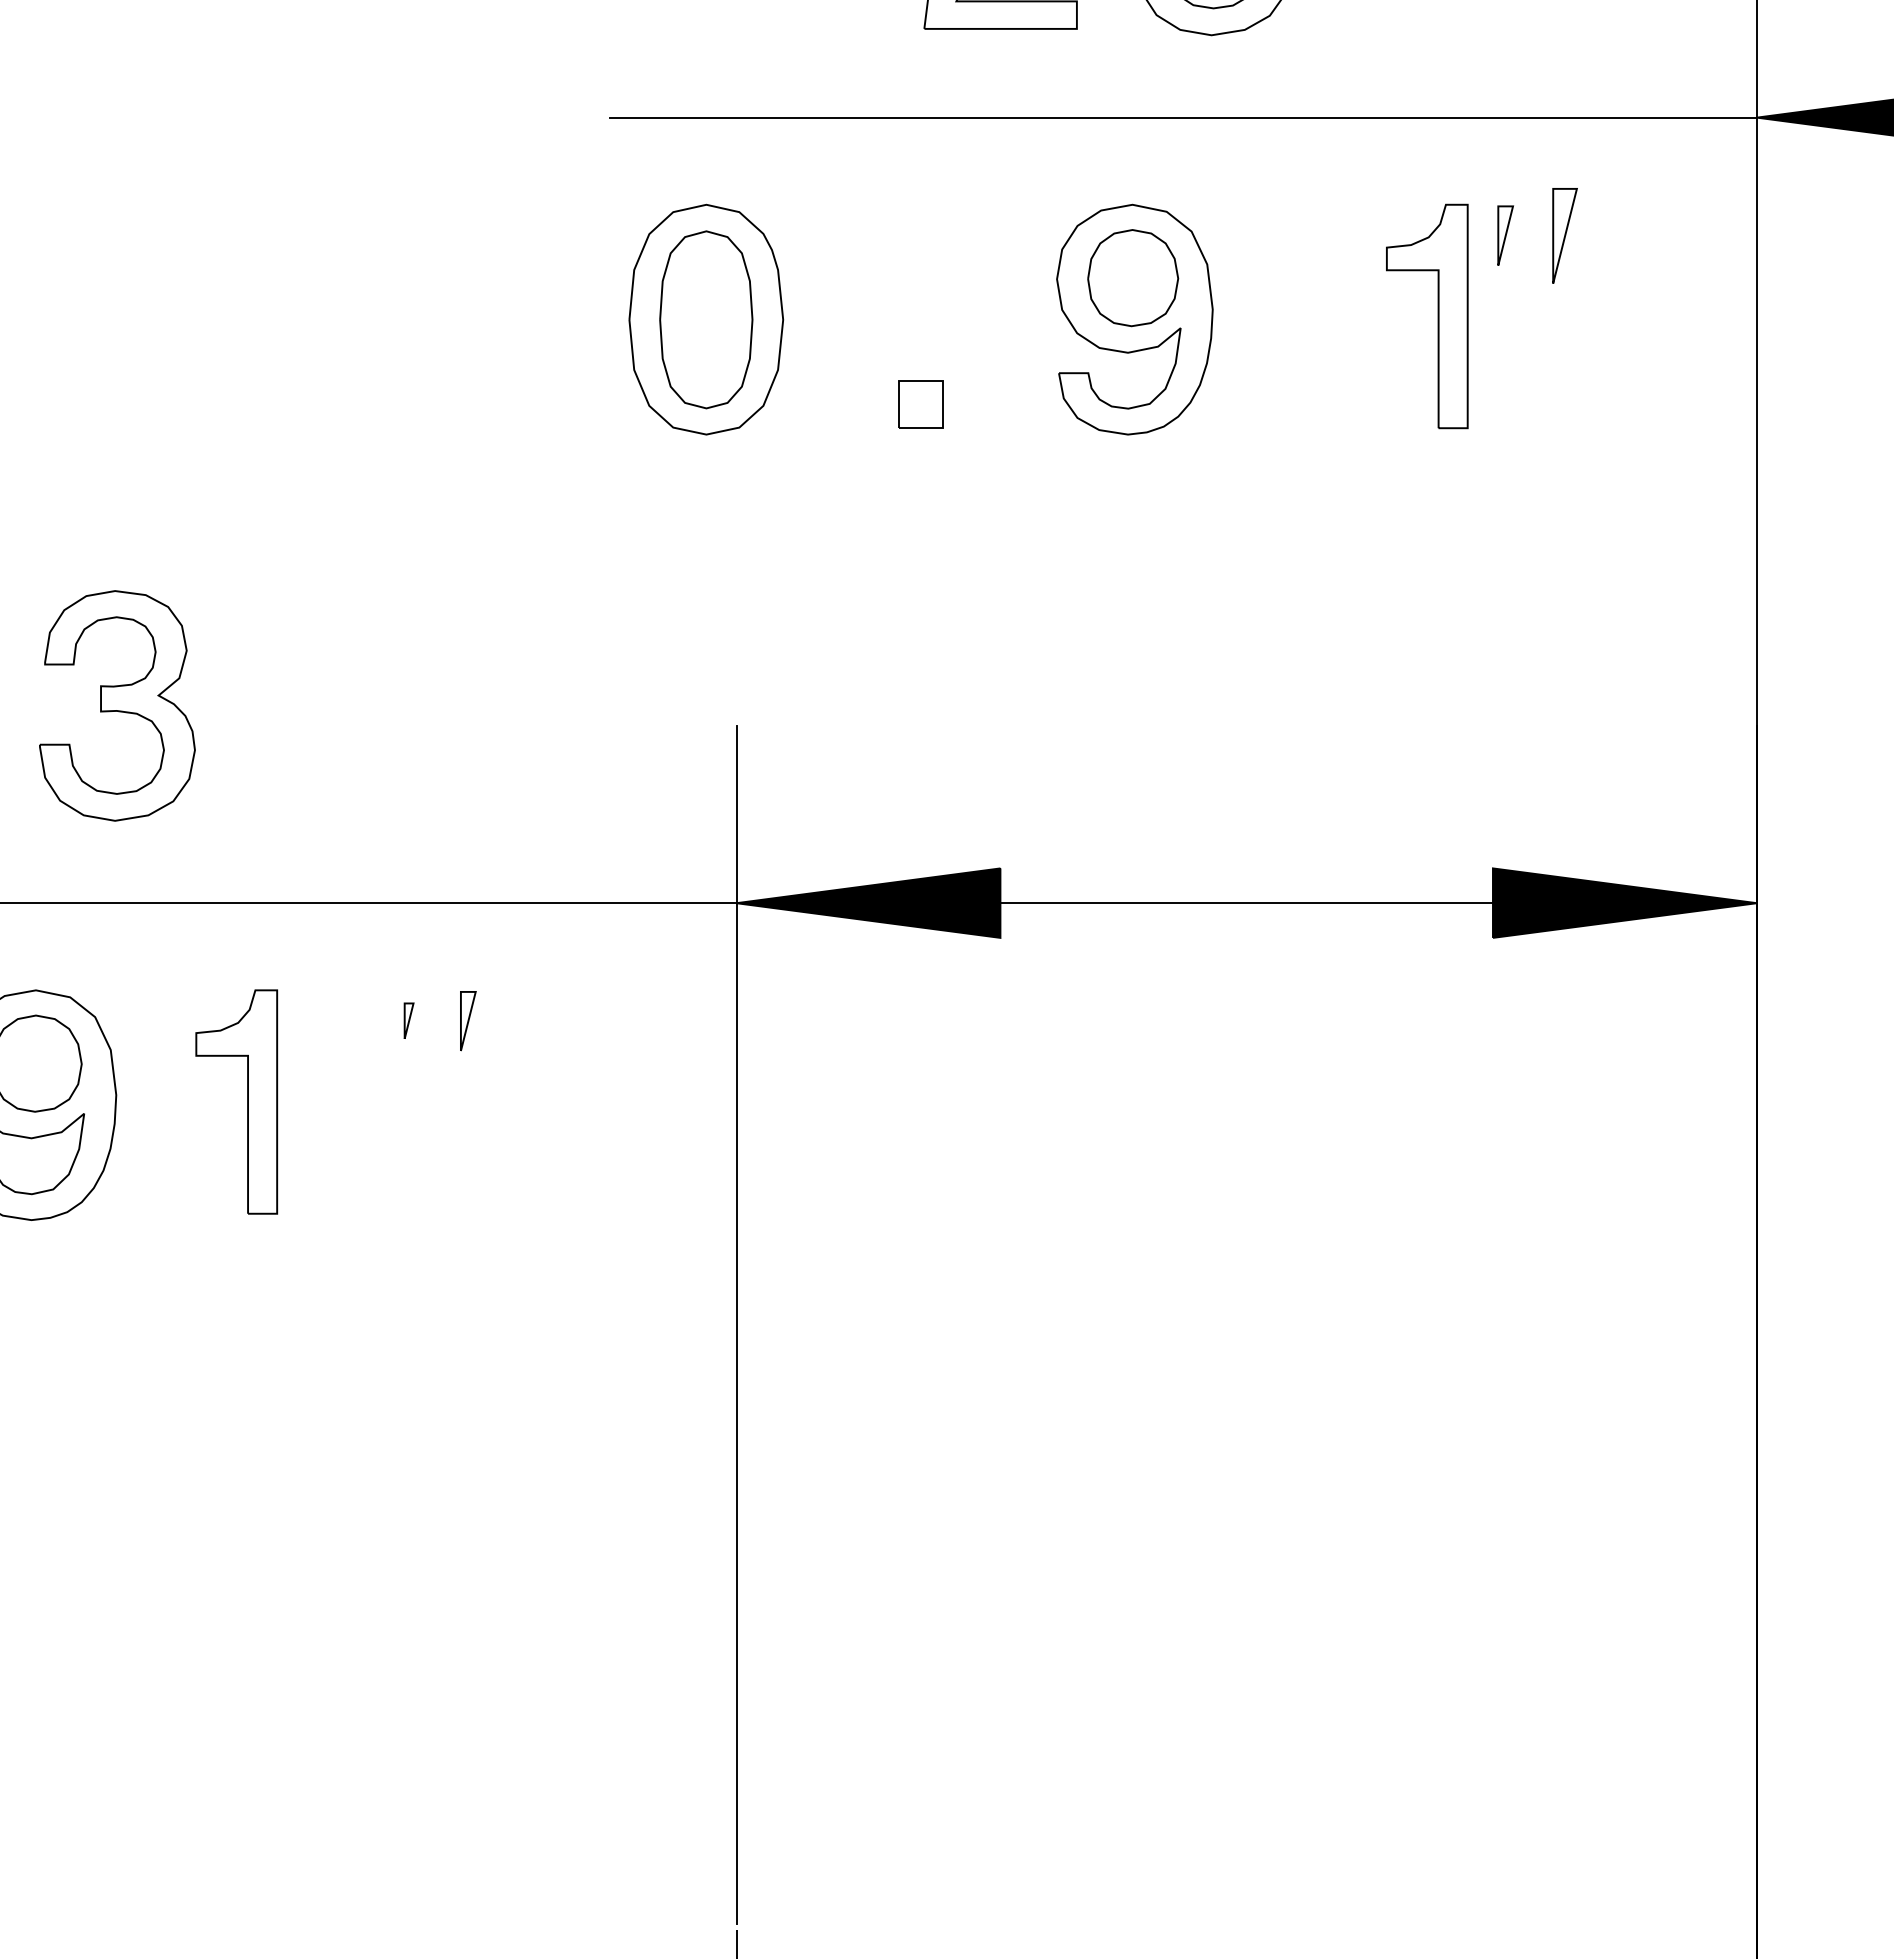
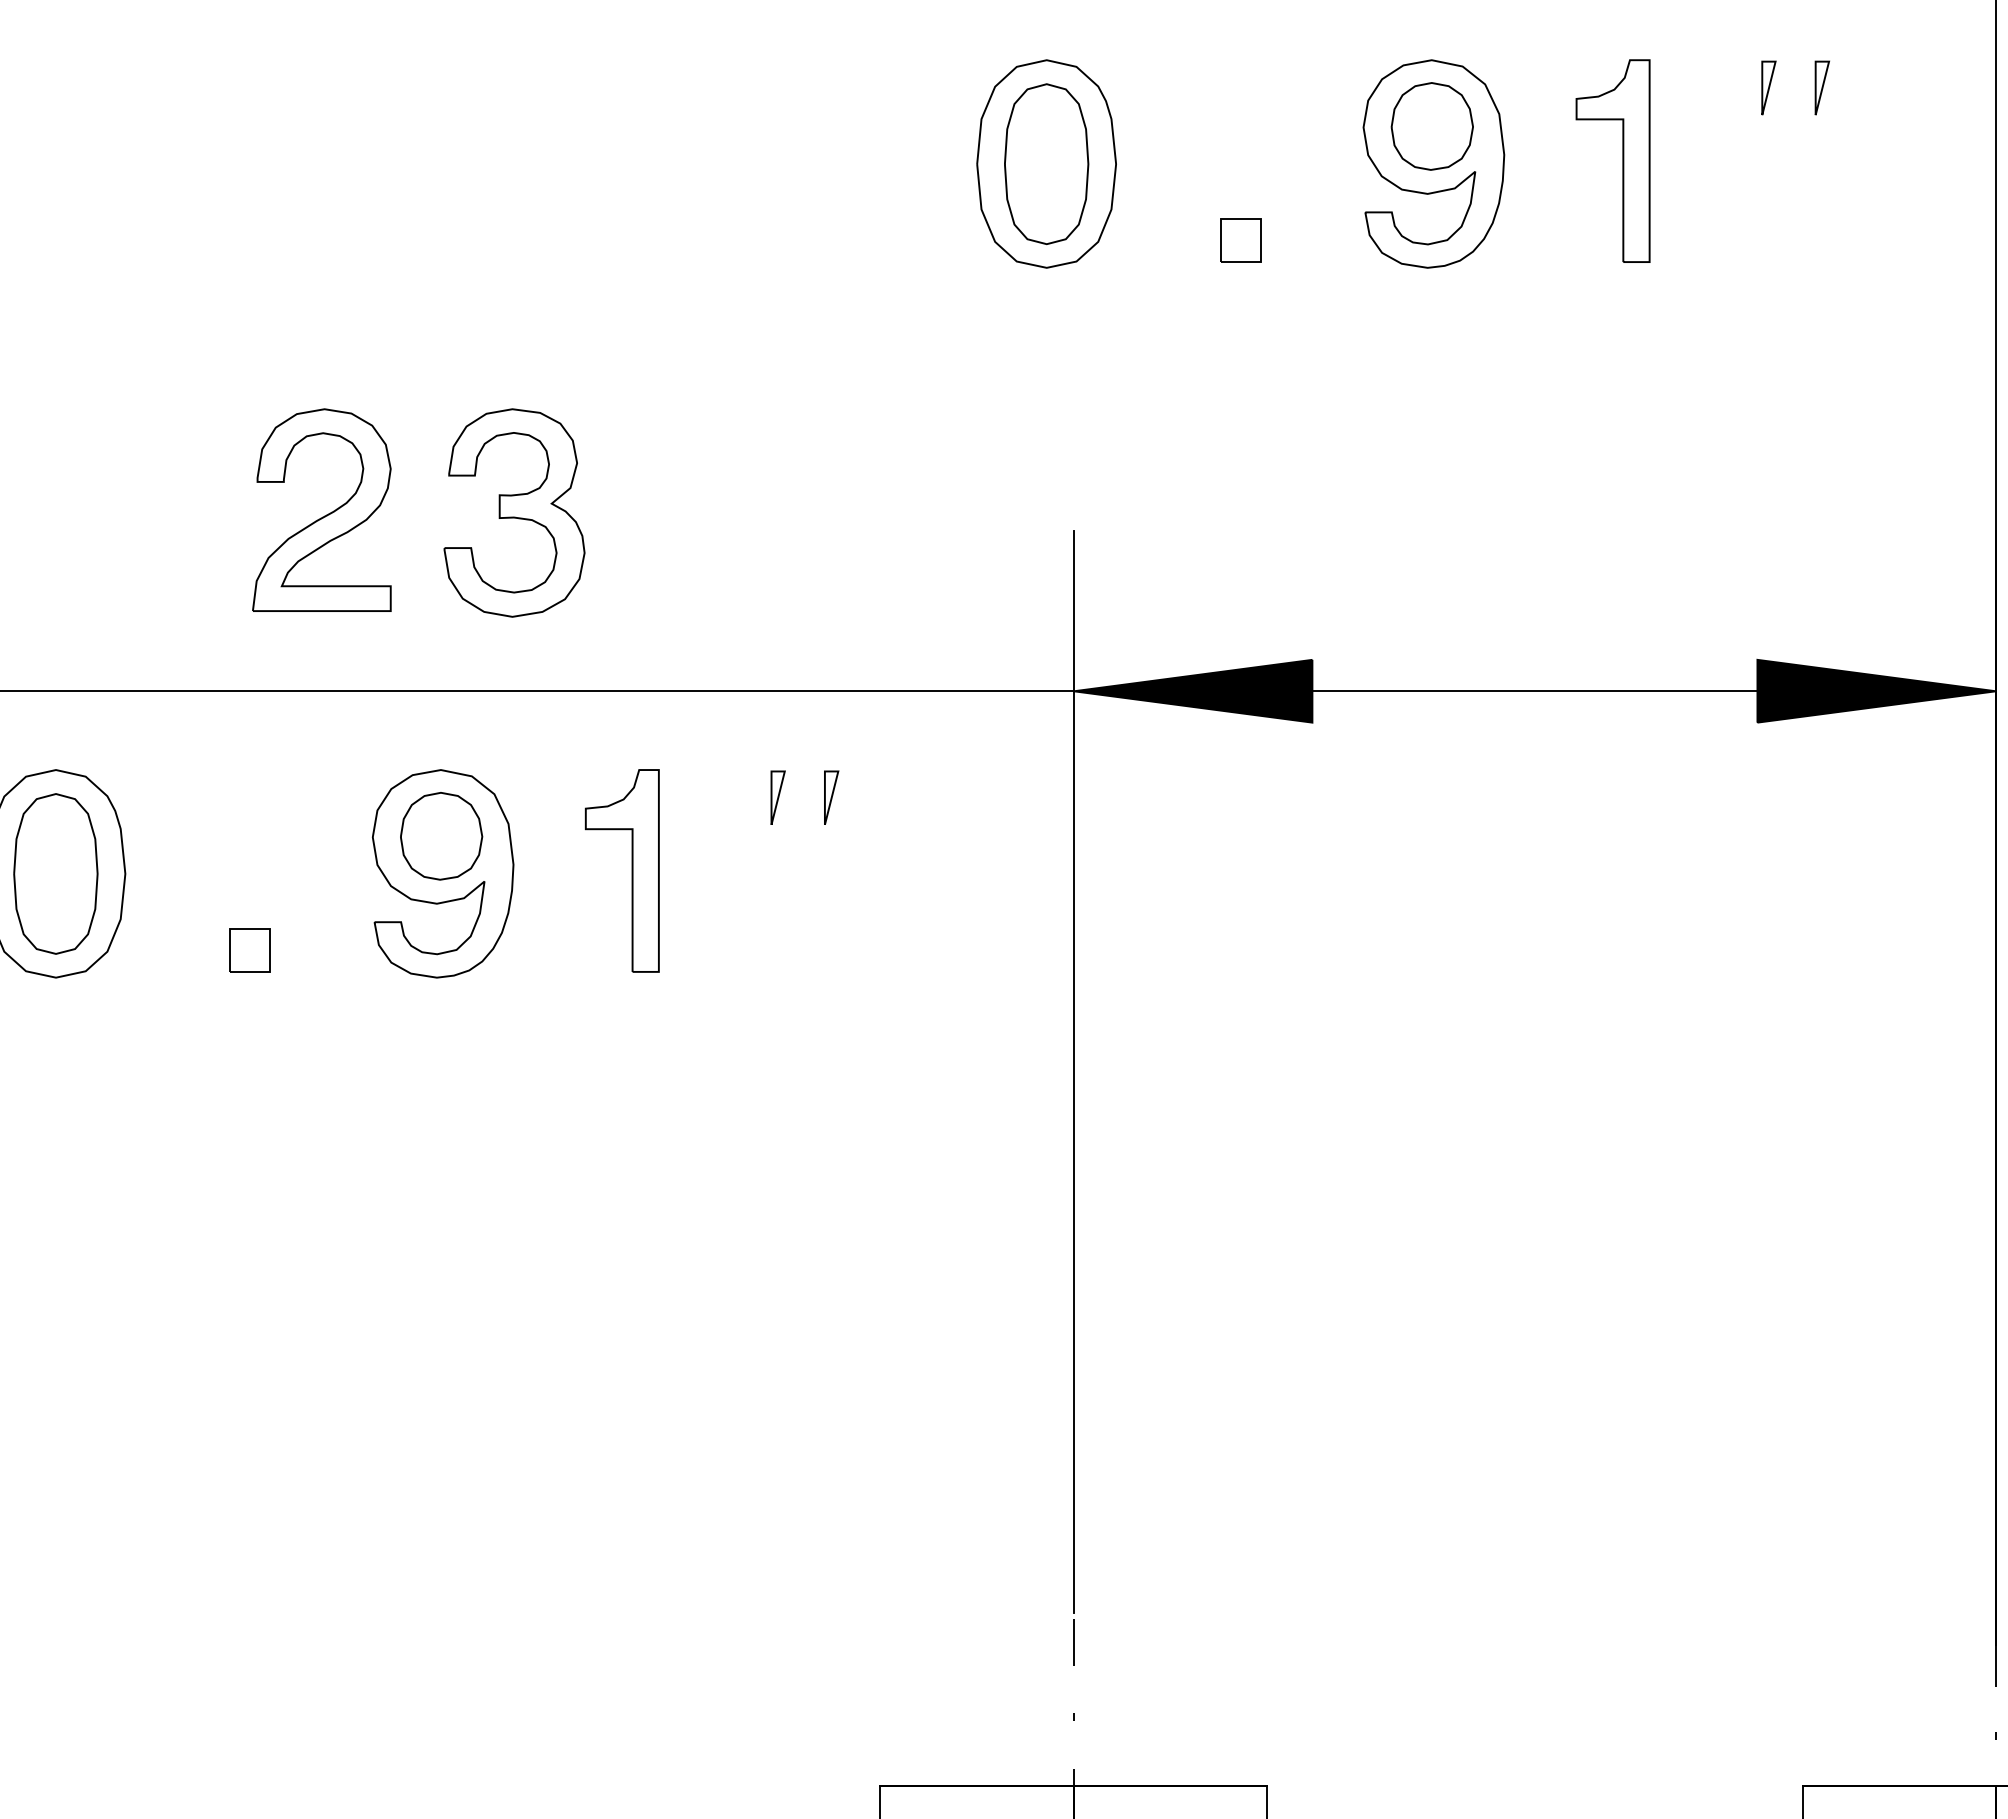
part: (1563, 234) -> (1821, 87), size x0.62
part: (1437, 315) -> (1622, 160), moved
part: (408, 1020) -> (777, 797), size x1.67

